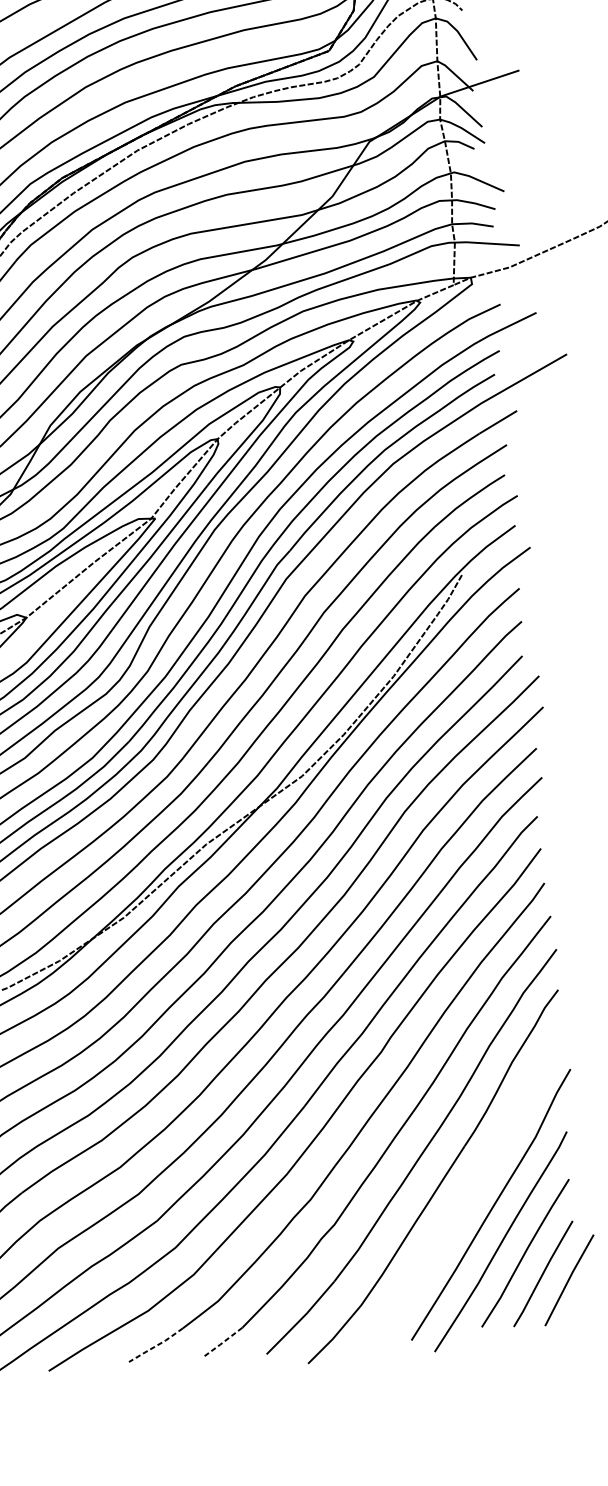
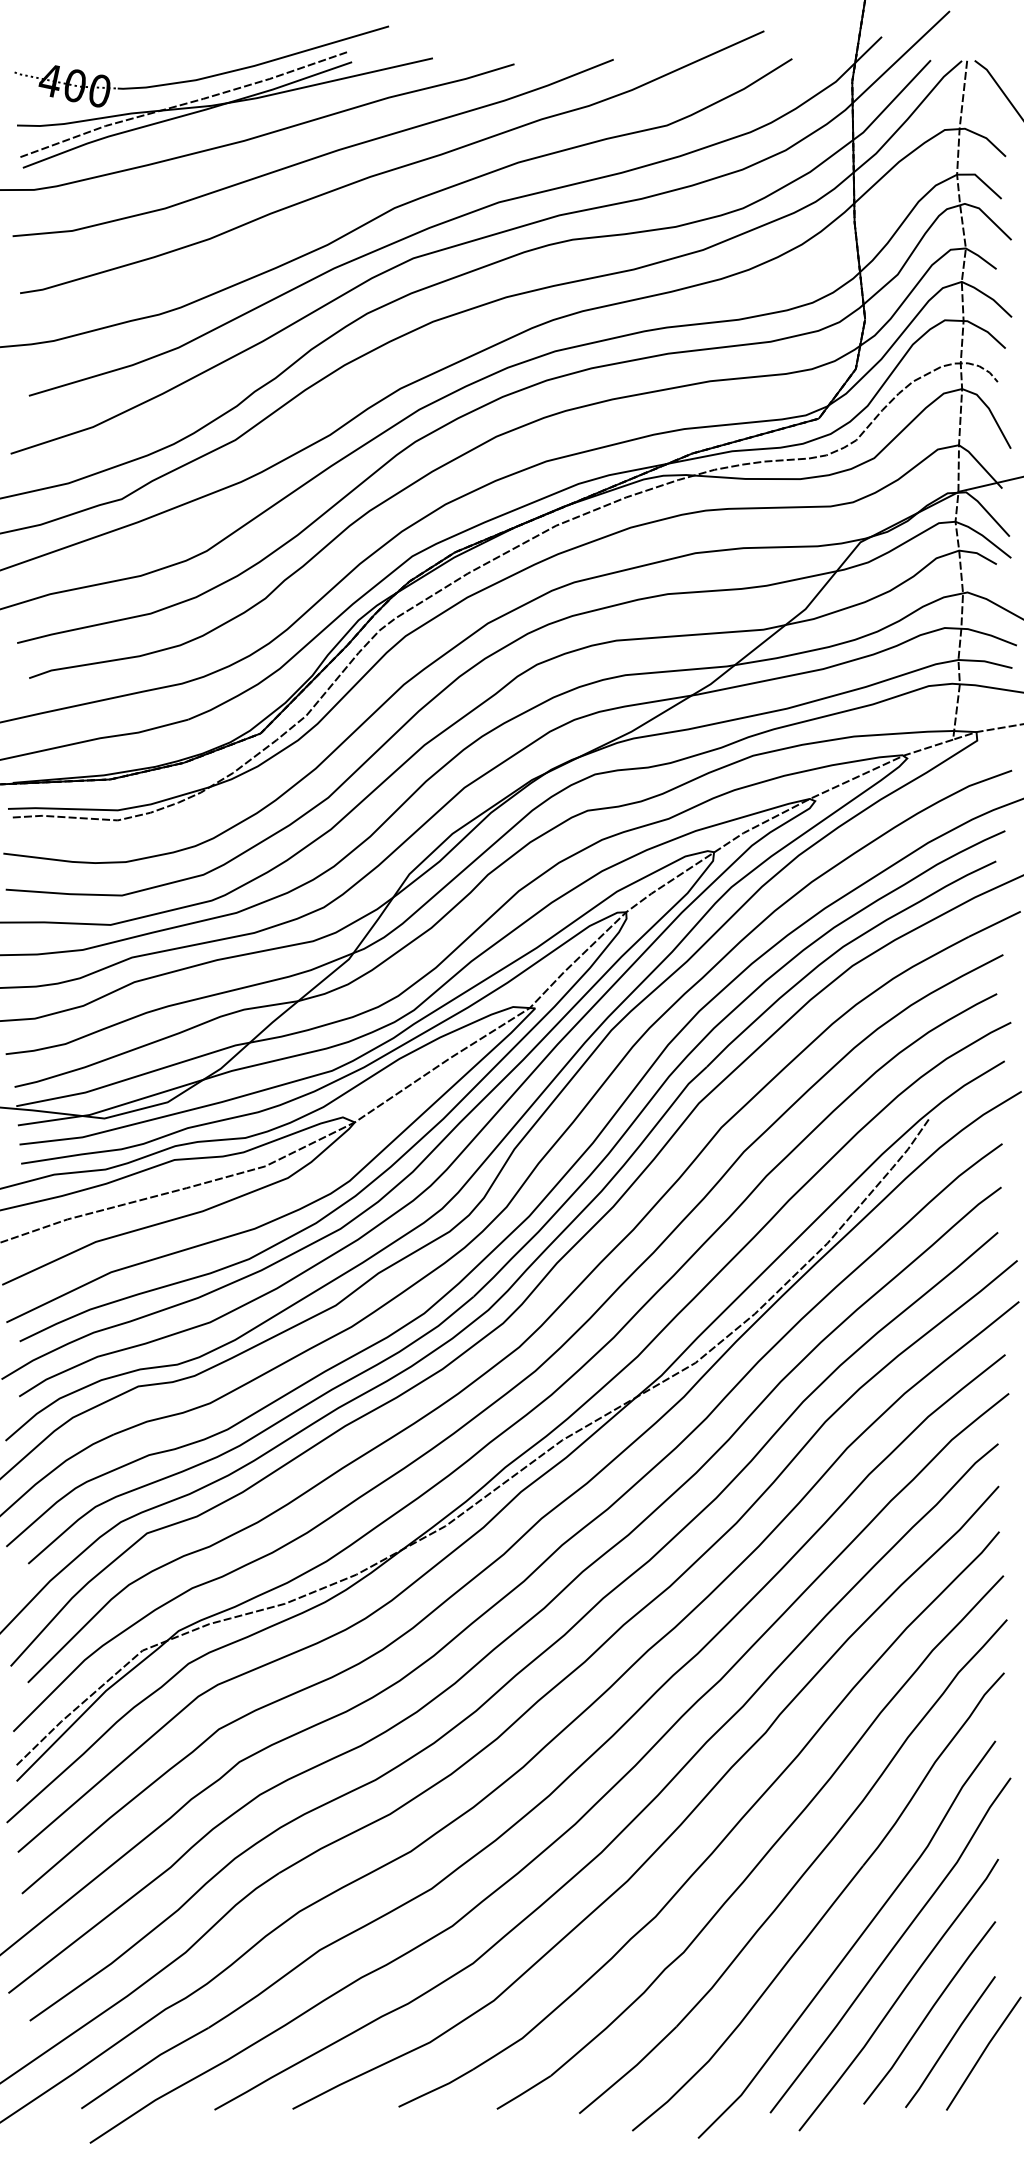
curve: (462, 1207) -> (852, 1945), added
line: (222, 1342) -> (523, 2093), dashed -> solid
line: (155, 1346) -> (435, 2089), dashed -> solid

